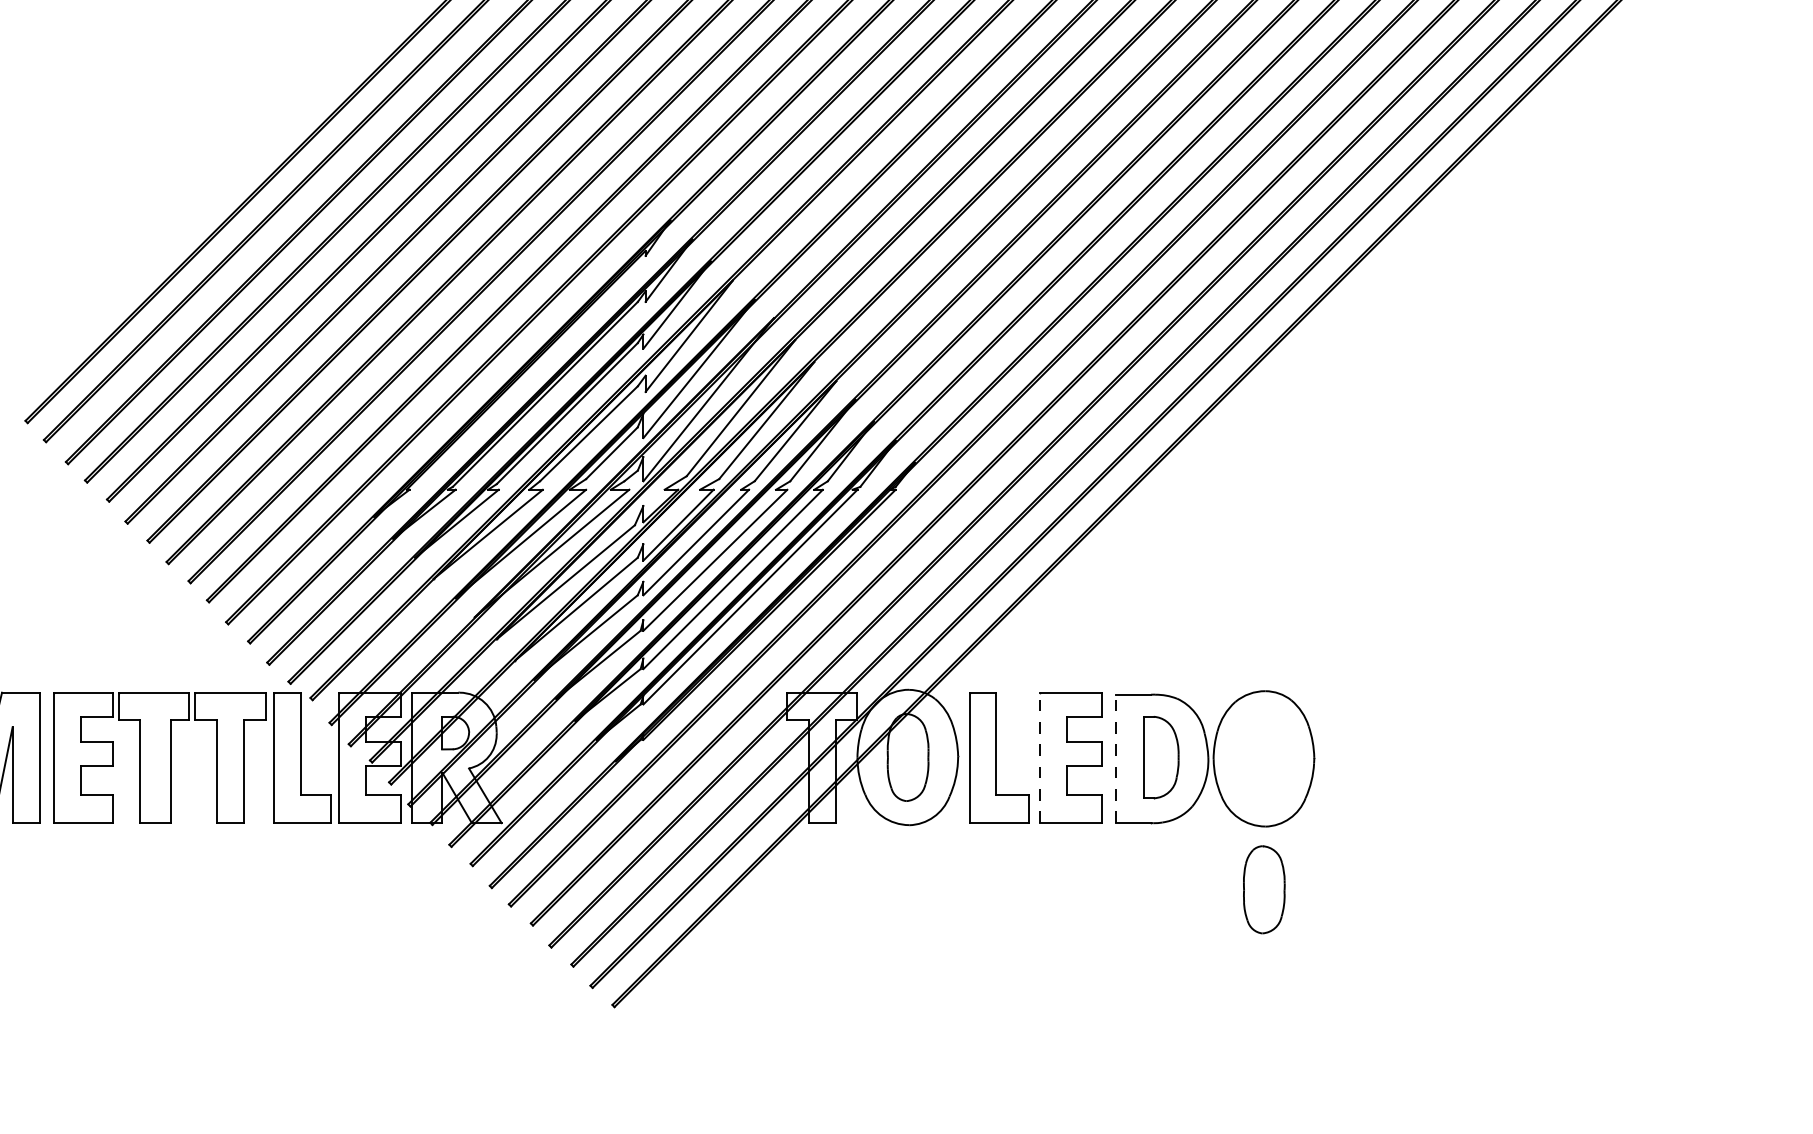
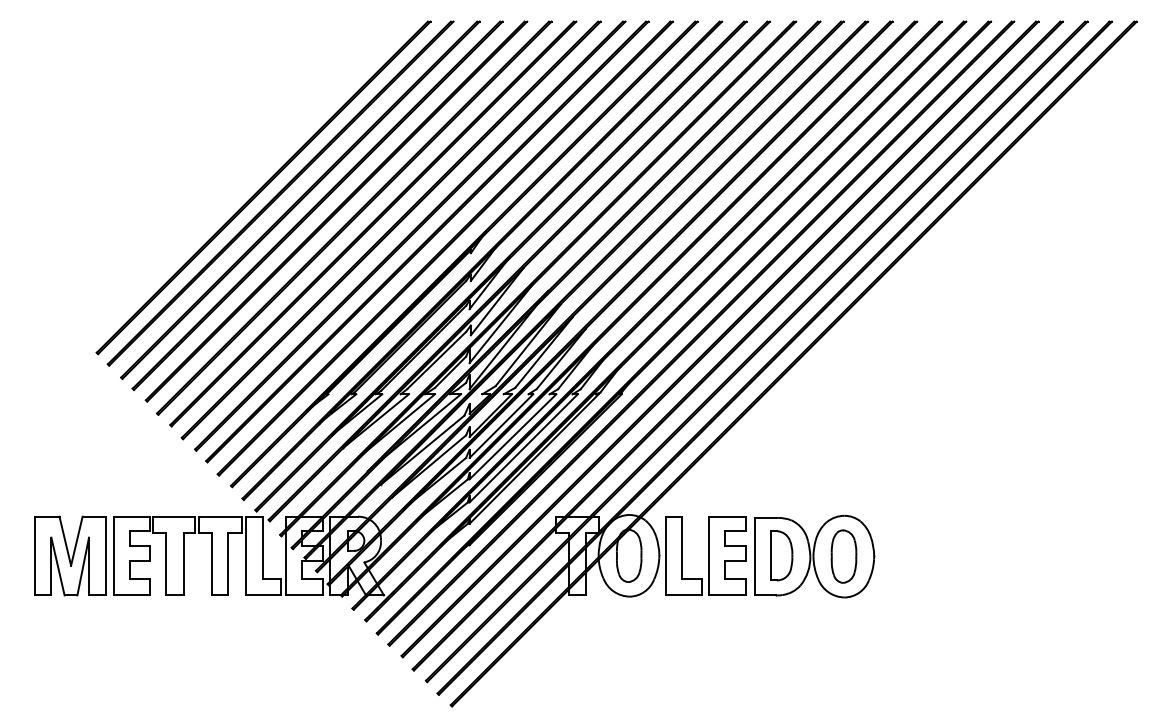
line: (1039, 756) -> (708, 555), dashed -> solid
line: (1115, 758) -> (754, 556), dashed -> solid
part: (1263, 889) -> (843, 556), moved

